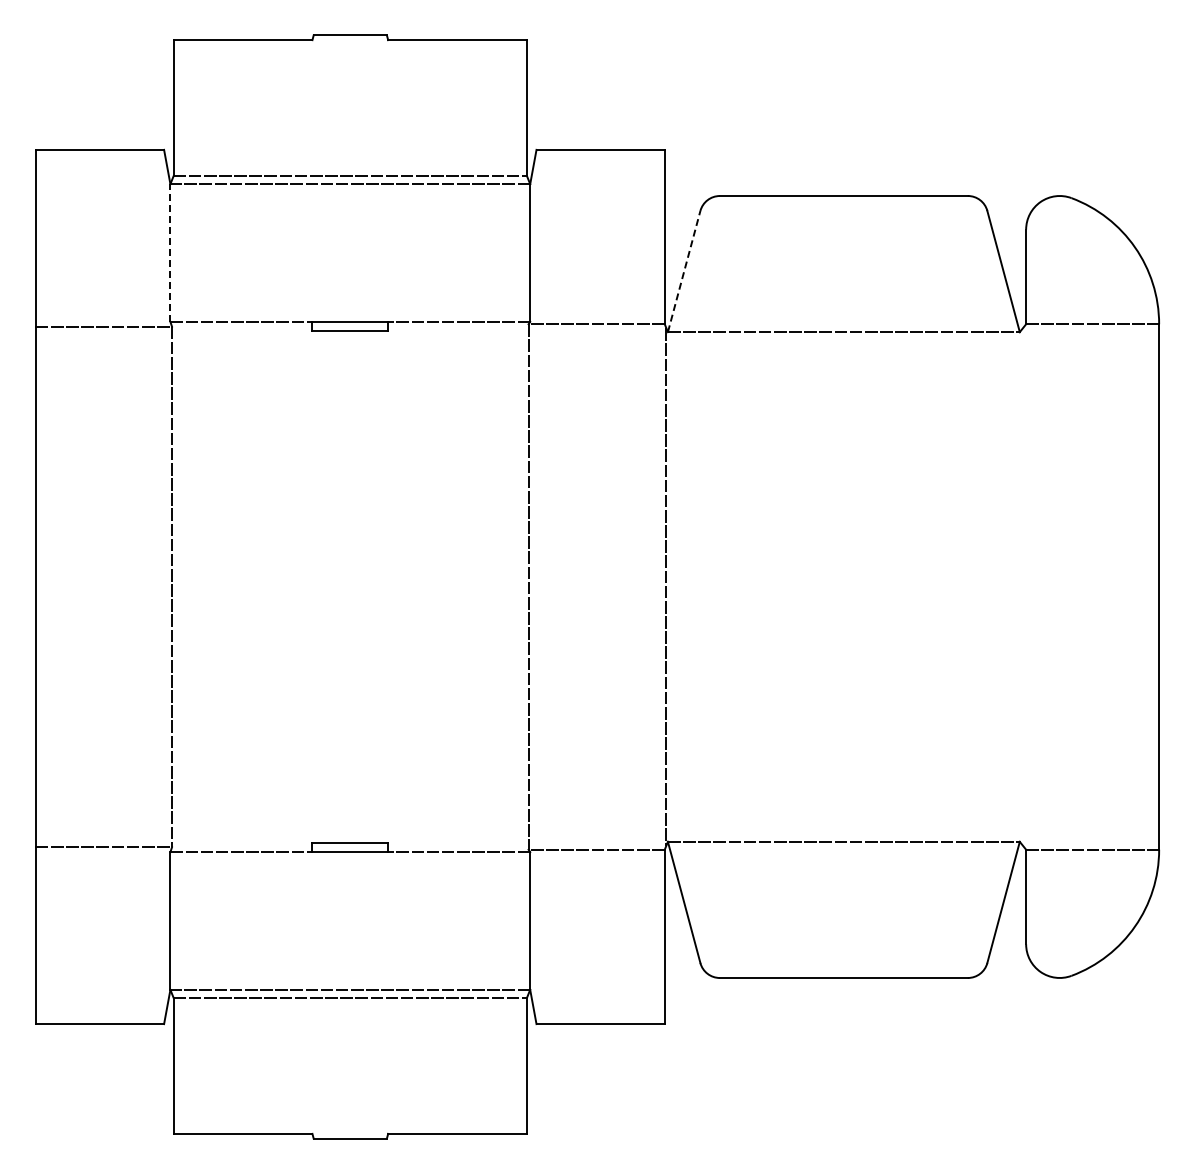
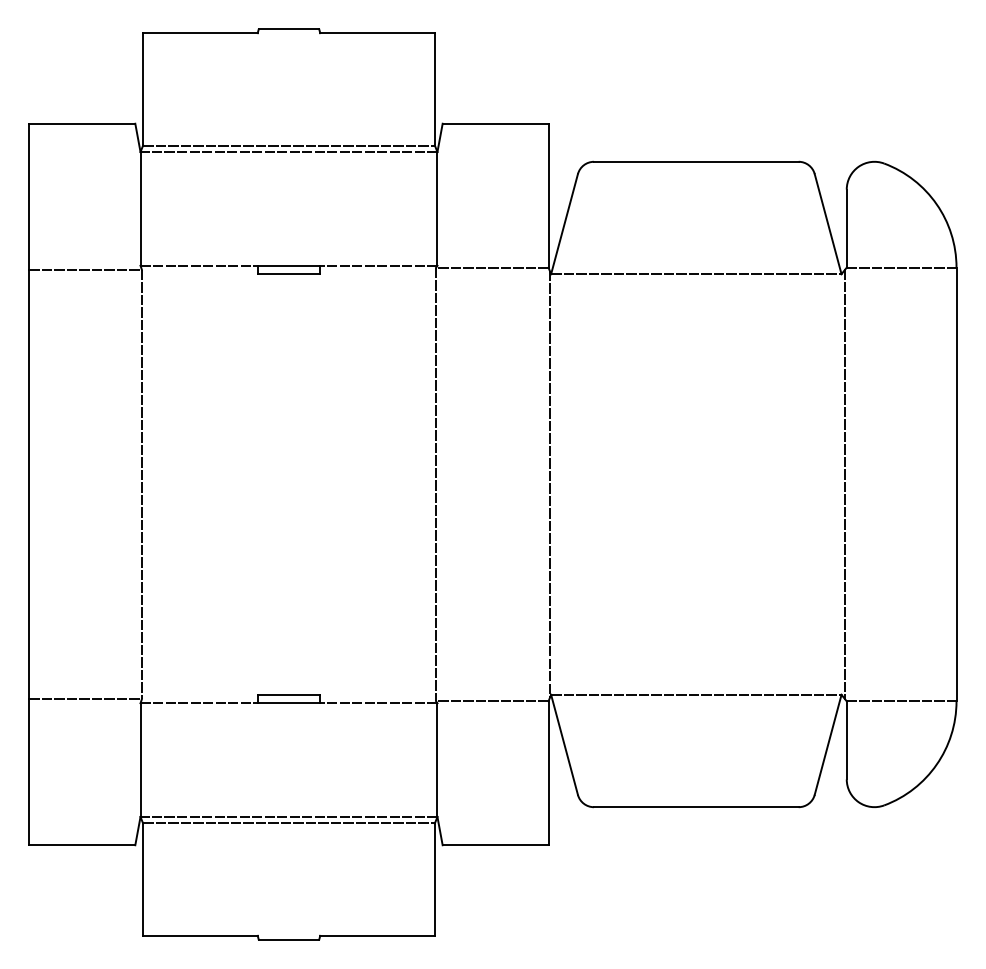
line: (170, 253) -> (140, 209), dashed -> solid
line: (684, 271) -> (564, 224), dashed -> solid
line: (1024, 586) -> (845, 484), added

